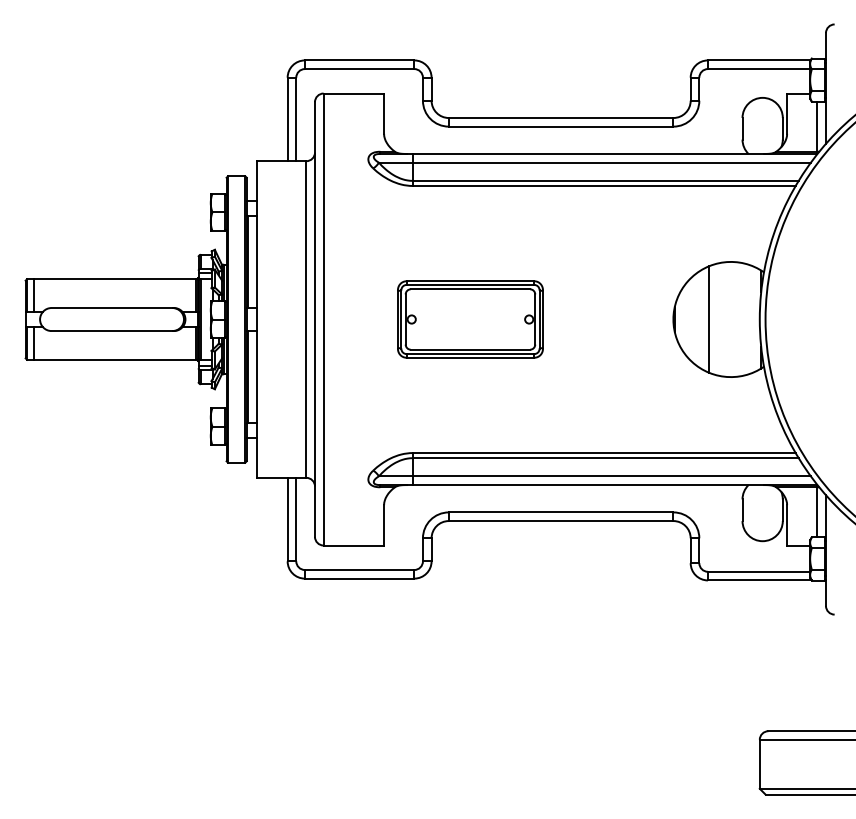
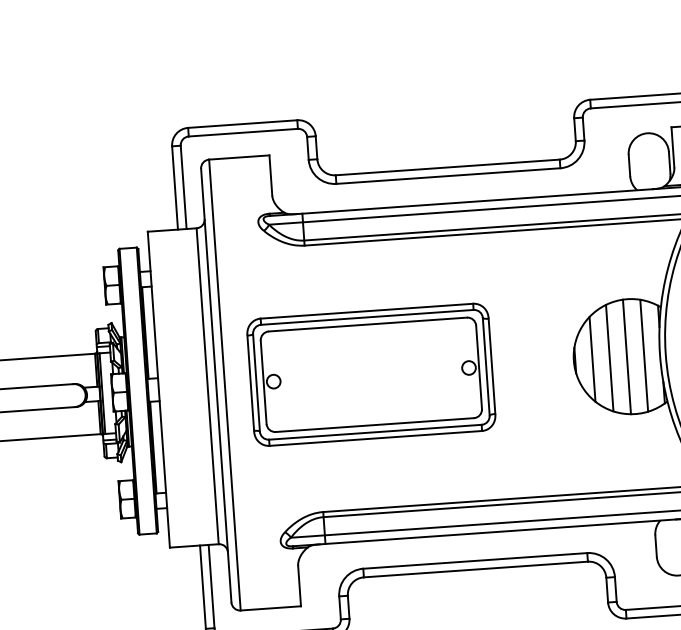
part: (470, 319) -> (371, 374), size x1.67
line: (692, 319) -> (592, 359), added
line: (726, 319) -> (626, 356), added
line: (743, 319) -> (643, 355), added

